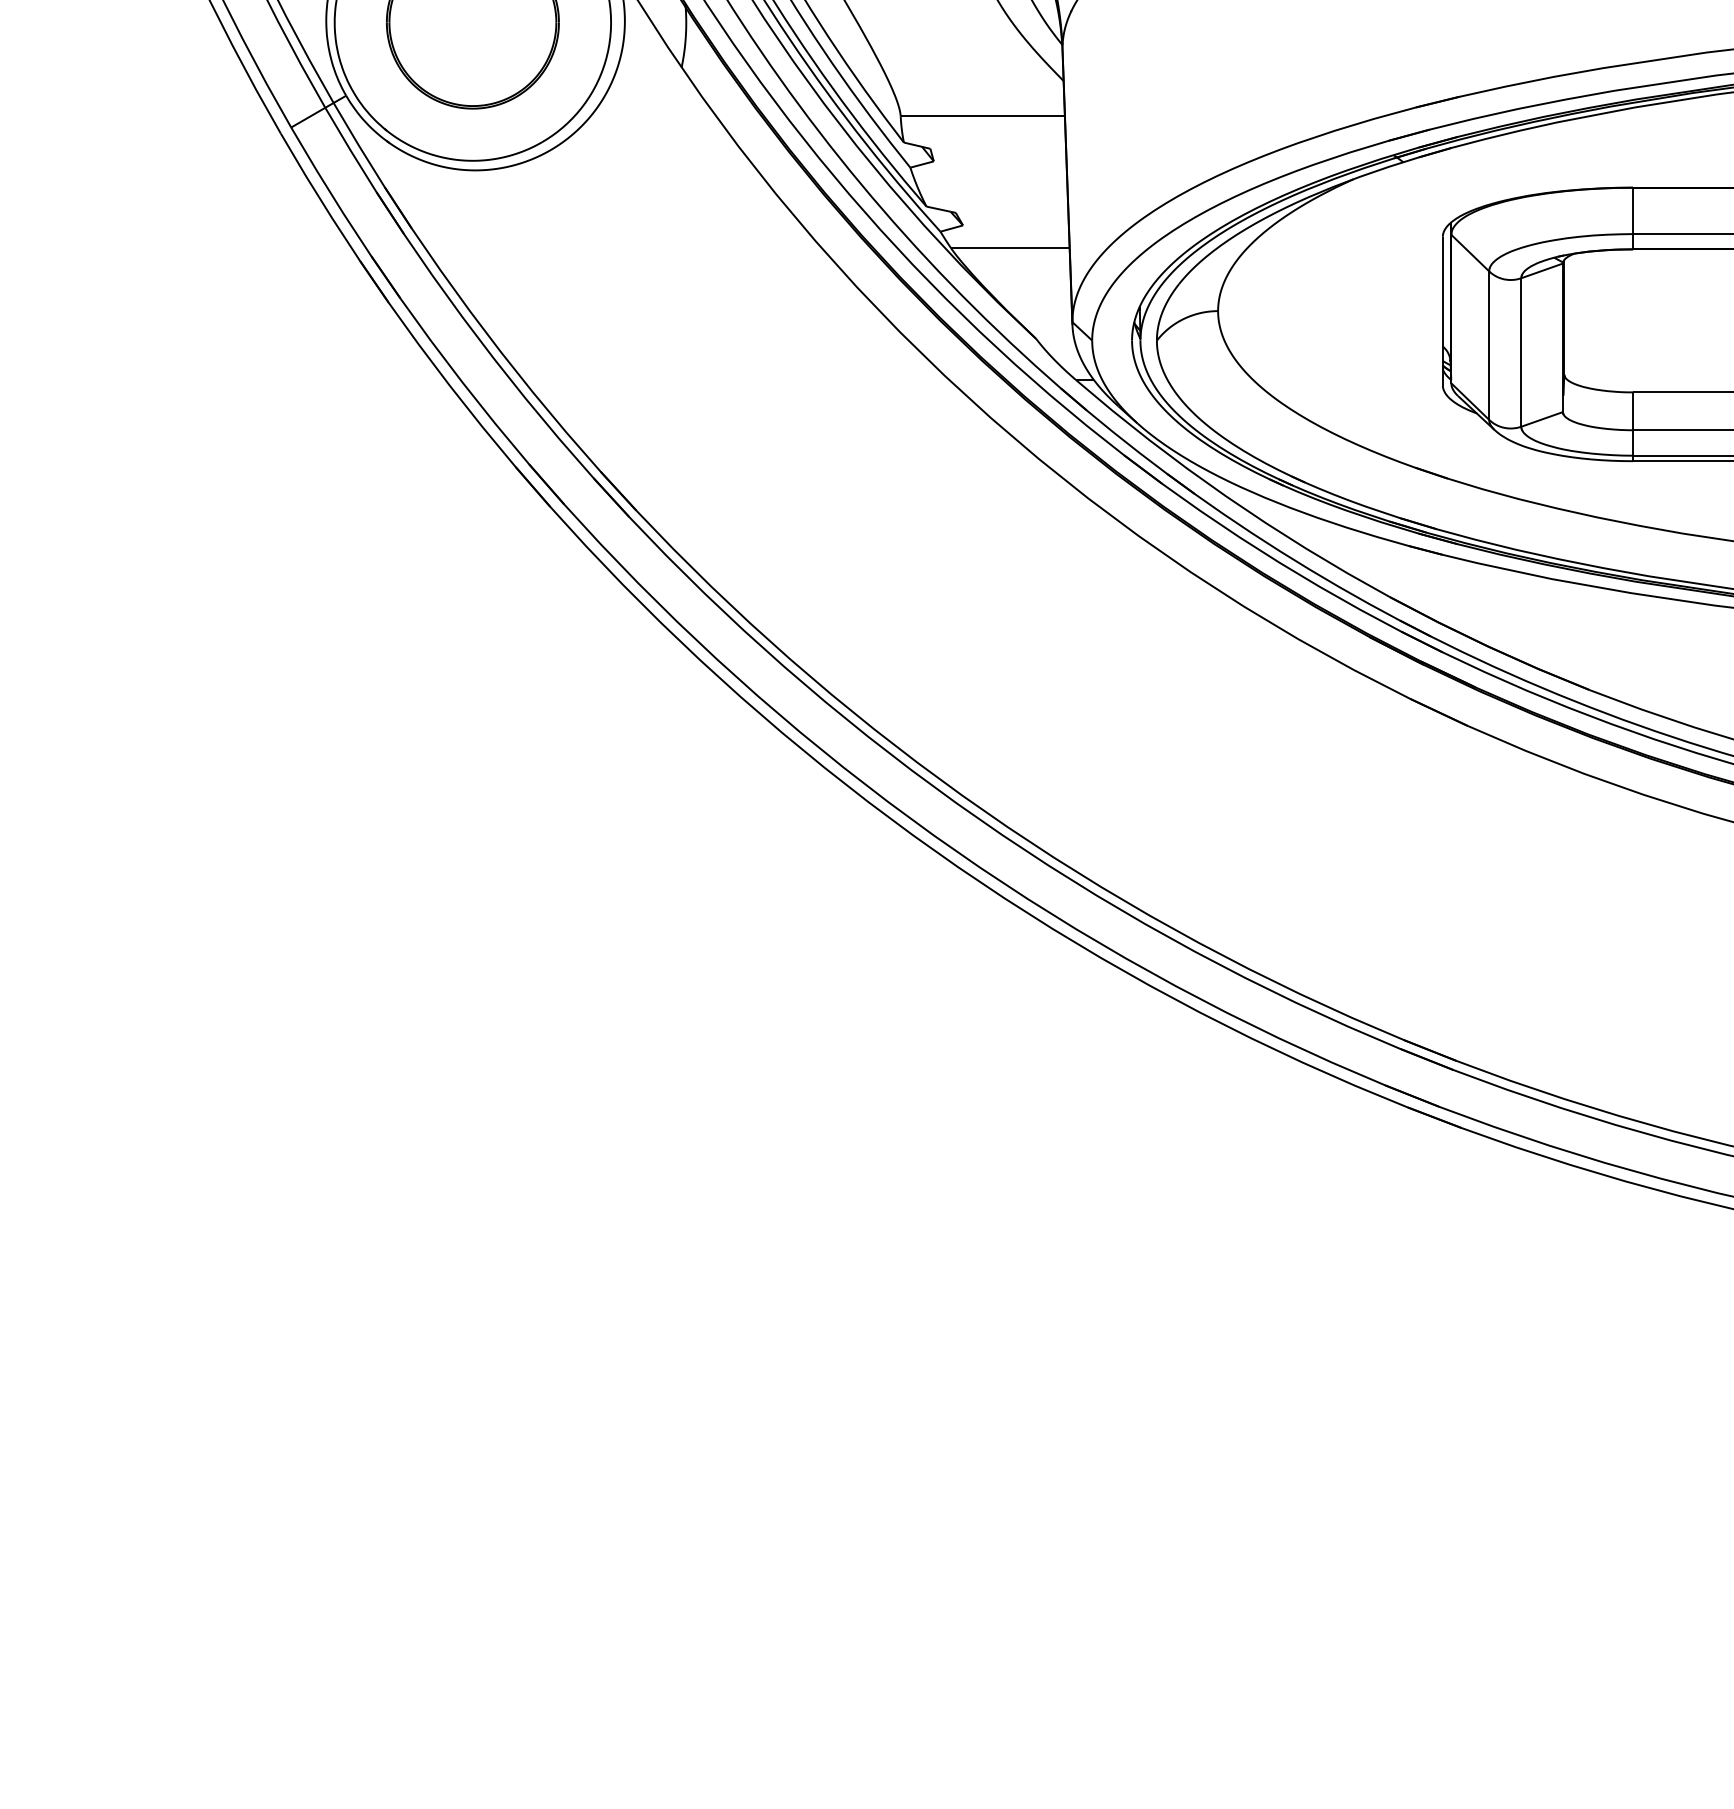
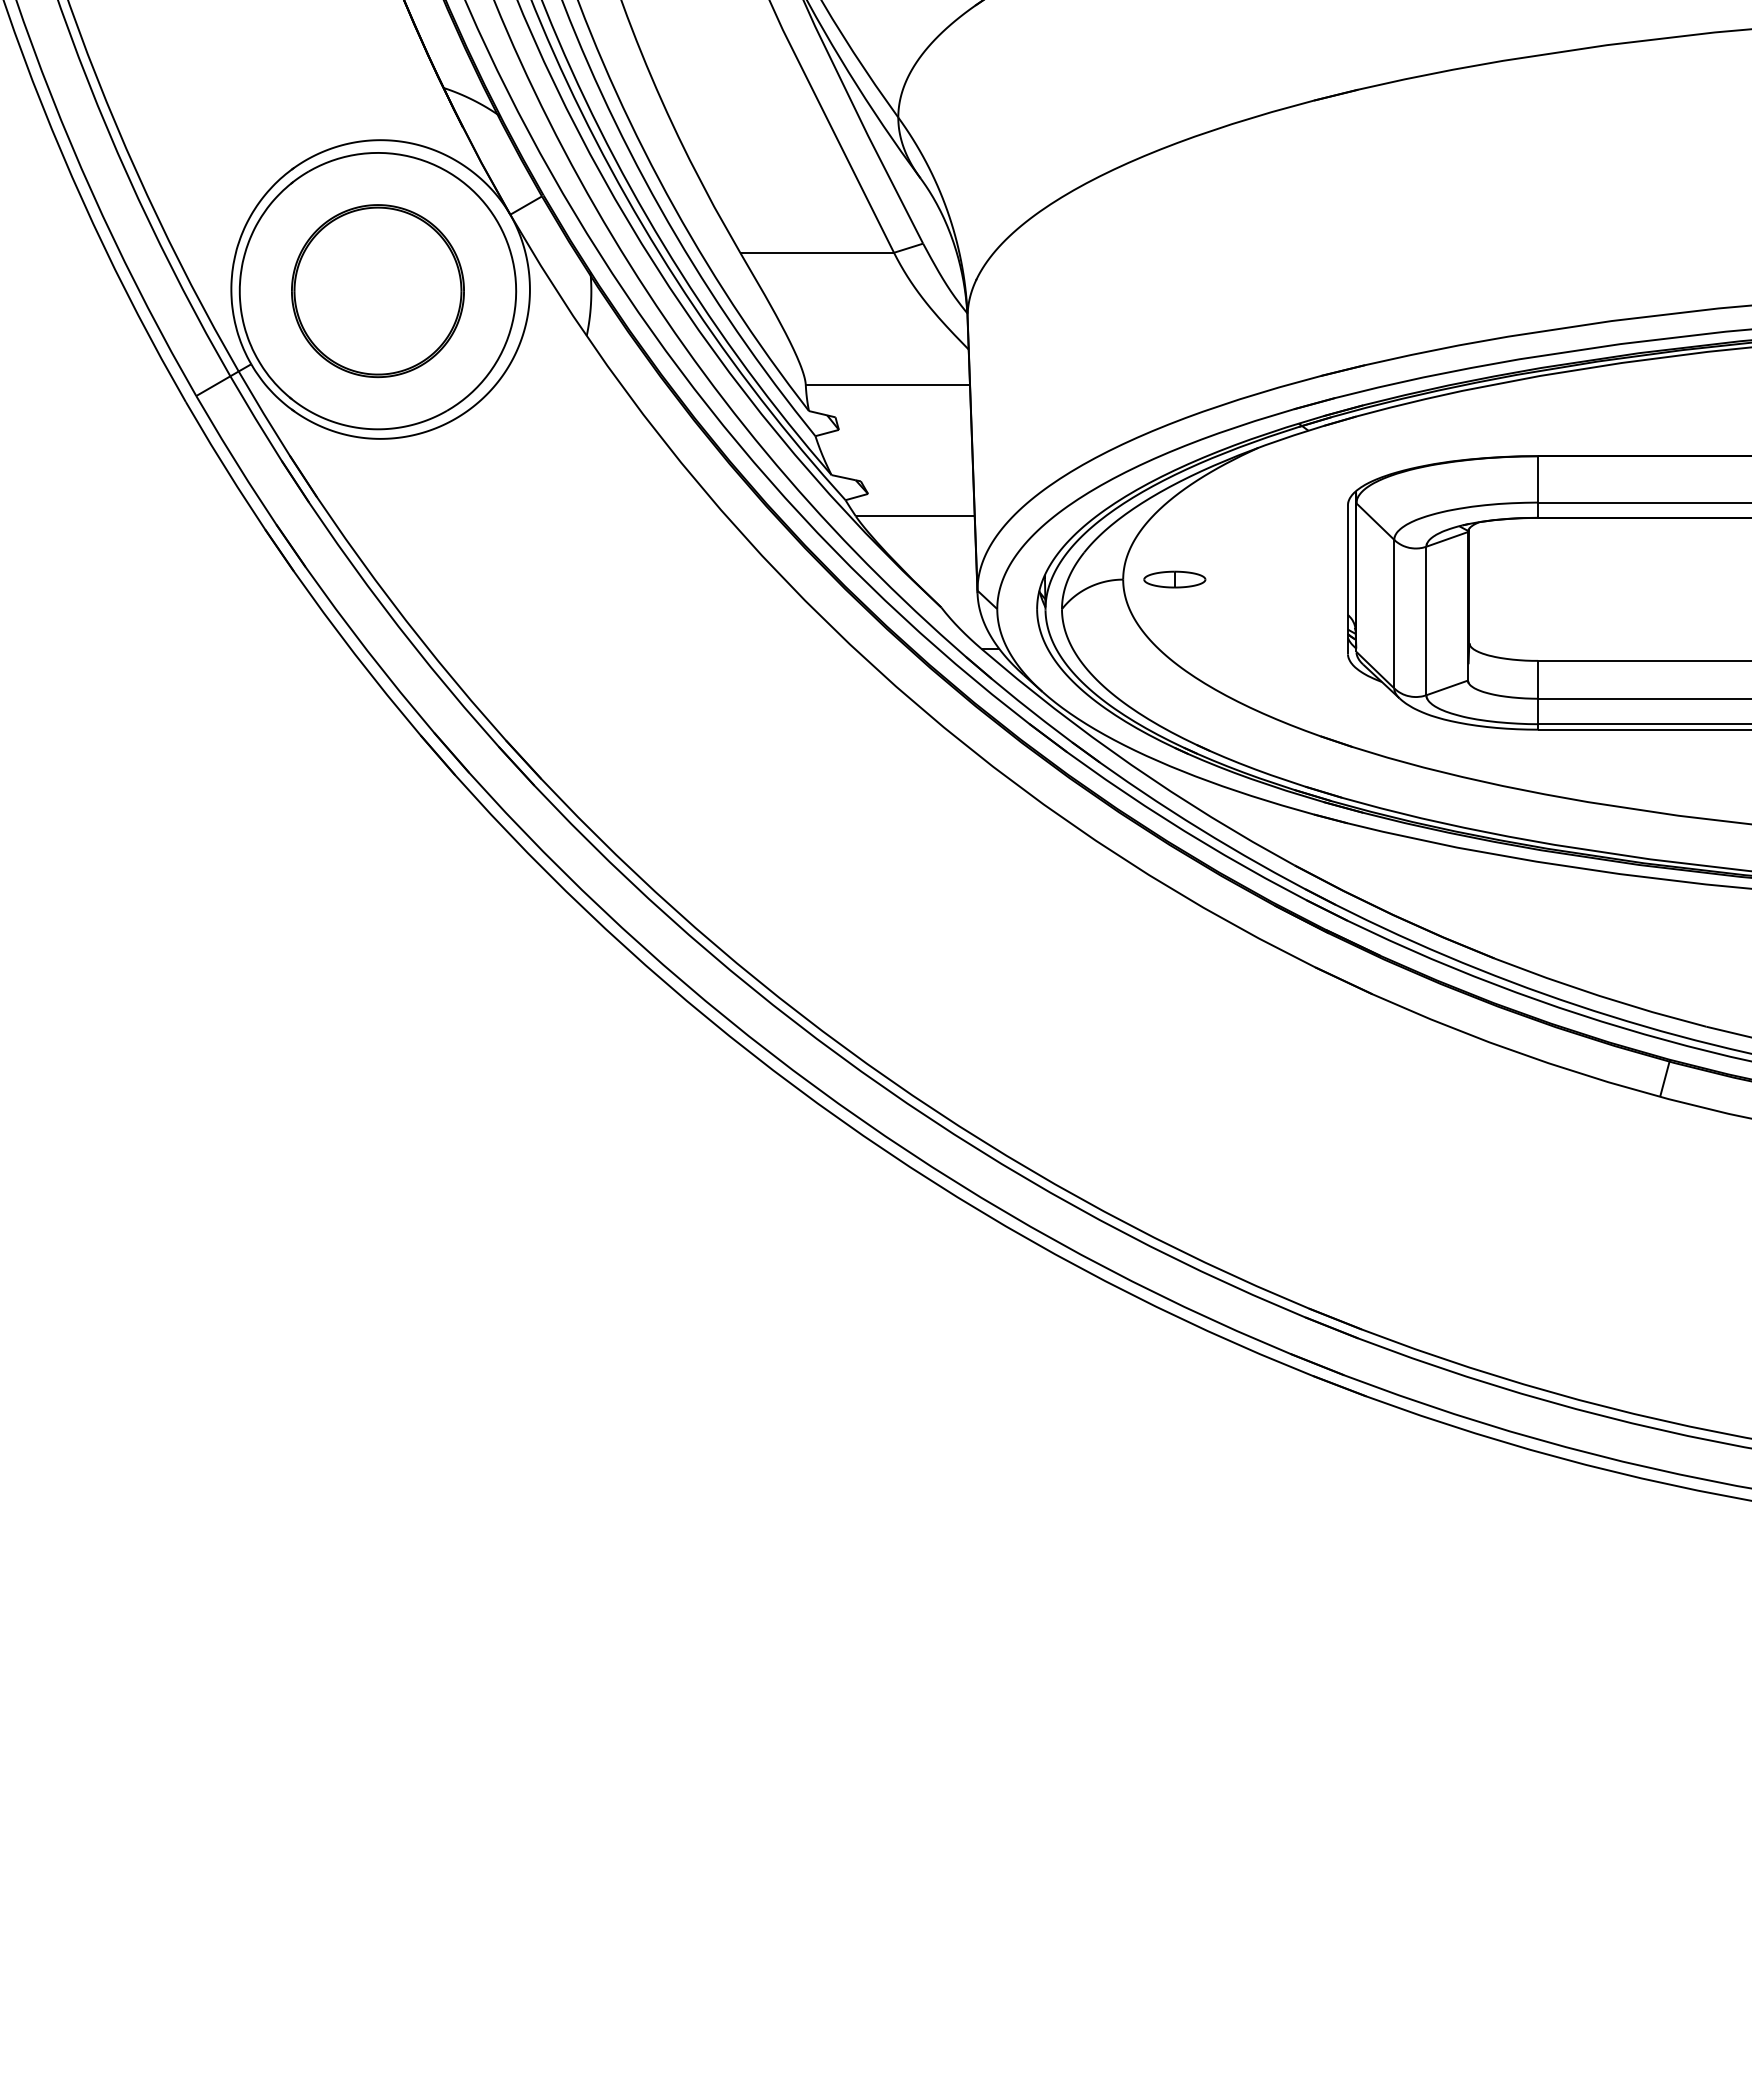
part: (1269, 311) -> (1174, 579), added

